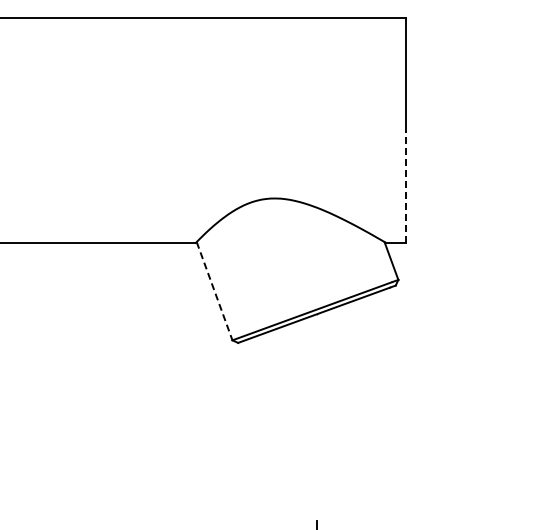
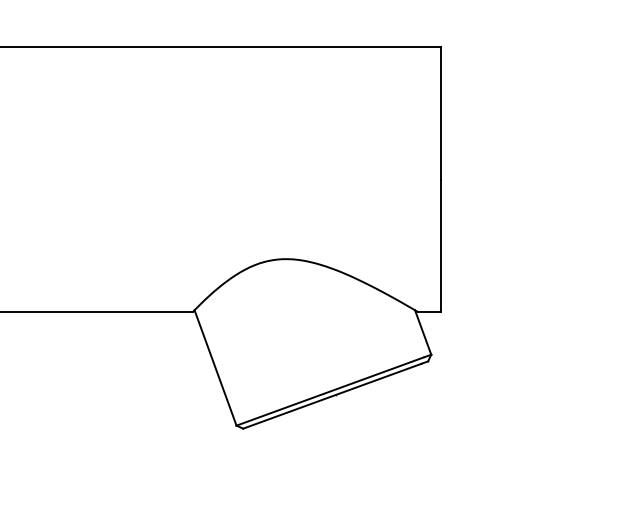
line: (406, 186) -> (440, 245), dashed -> solid
line: (214, 291) -> (215, 368), dashed -> solid

